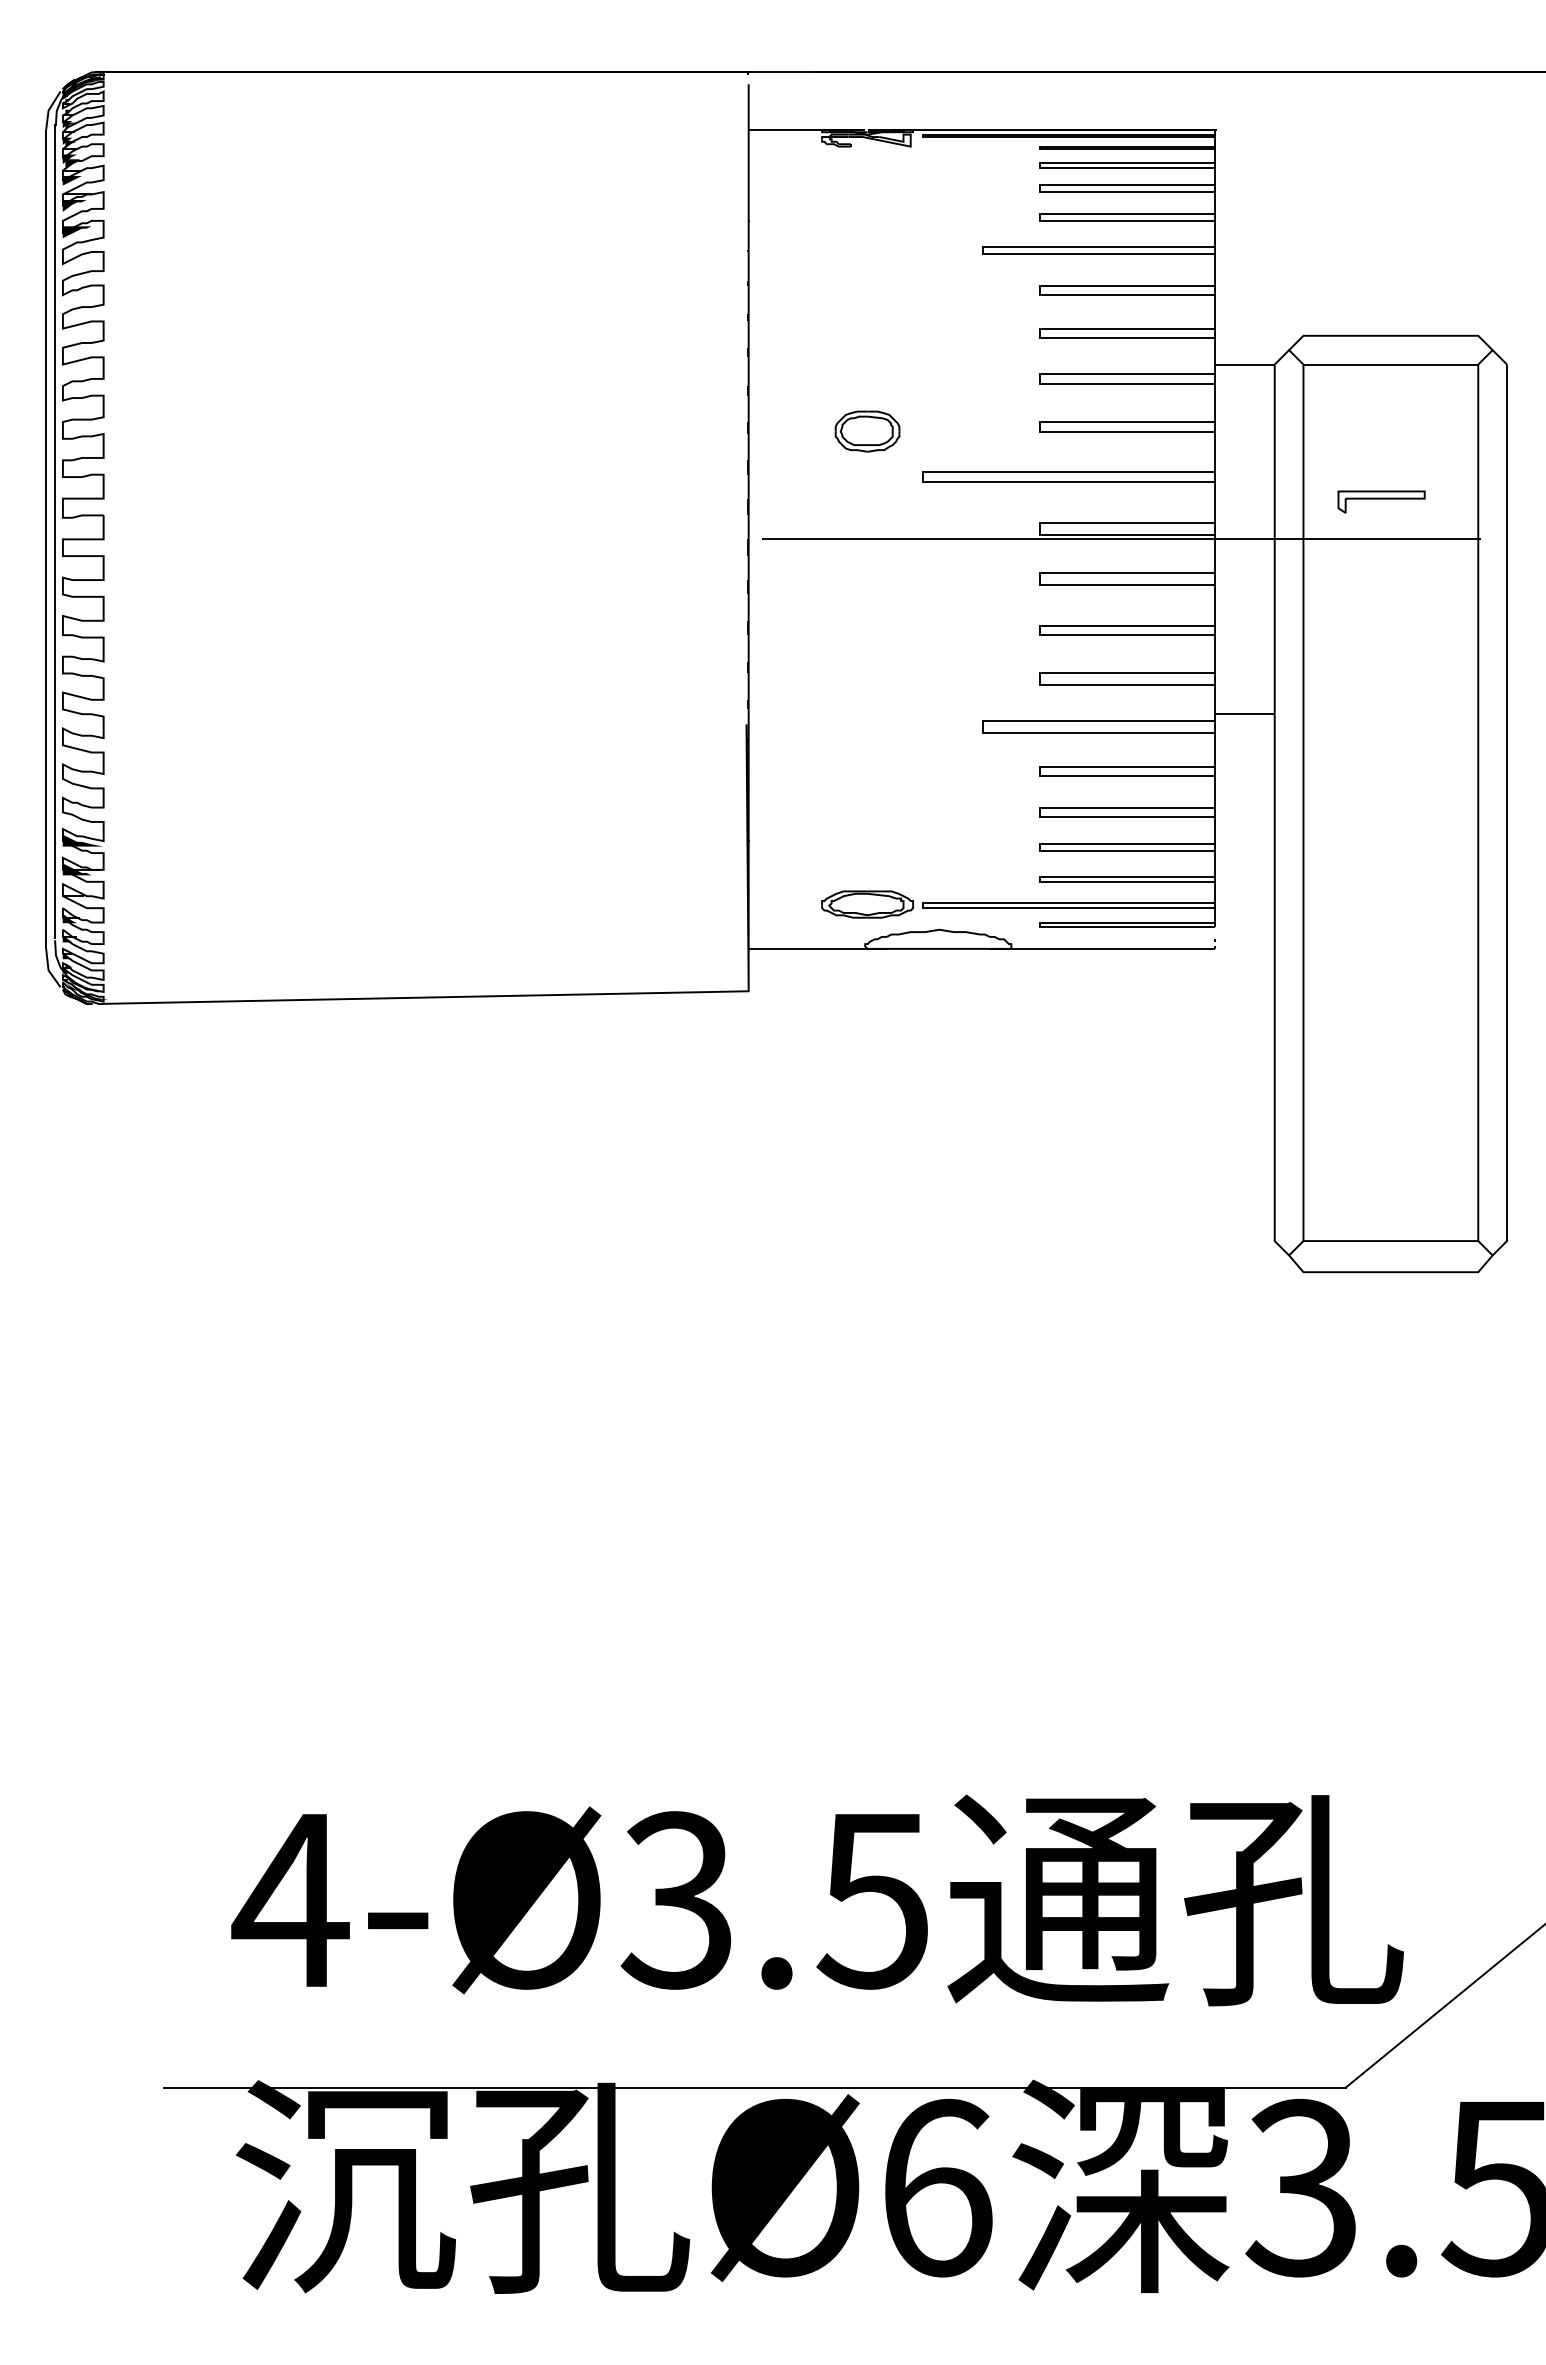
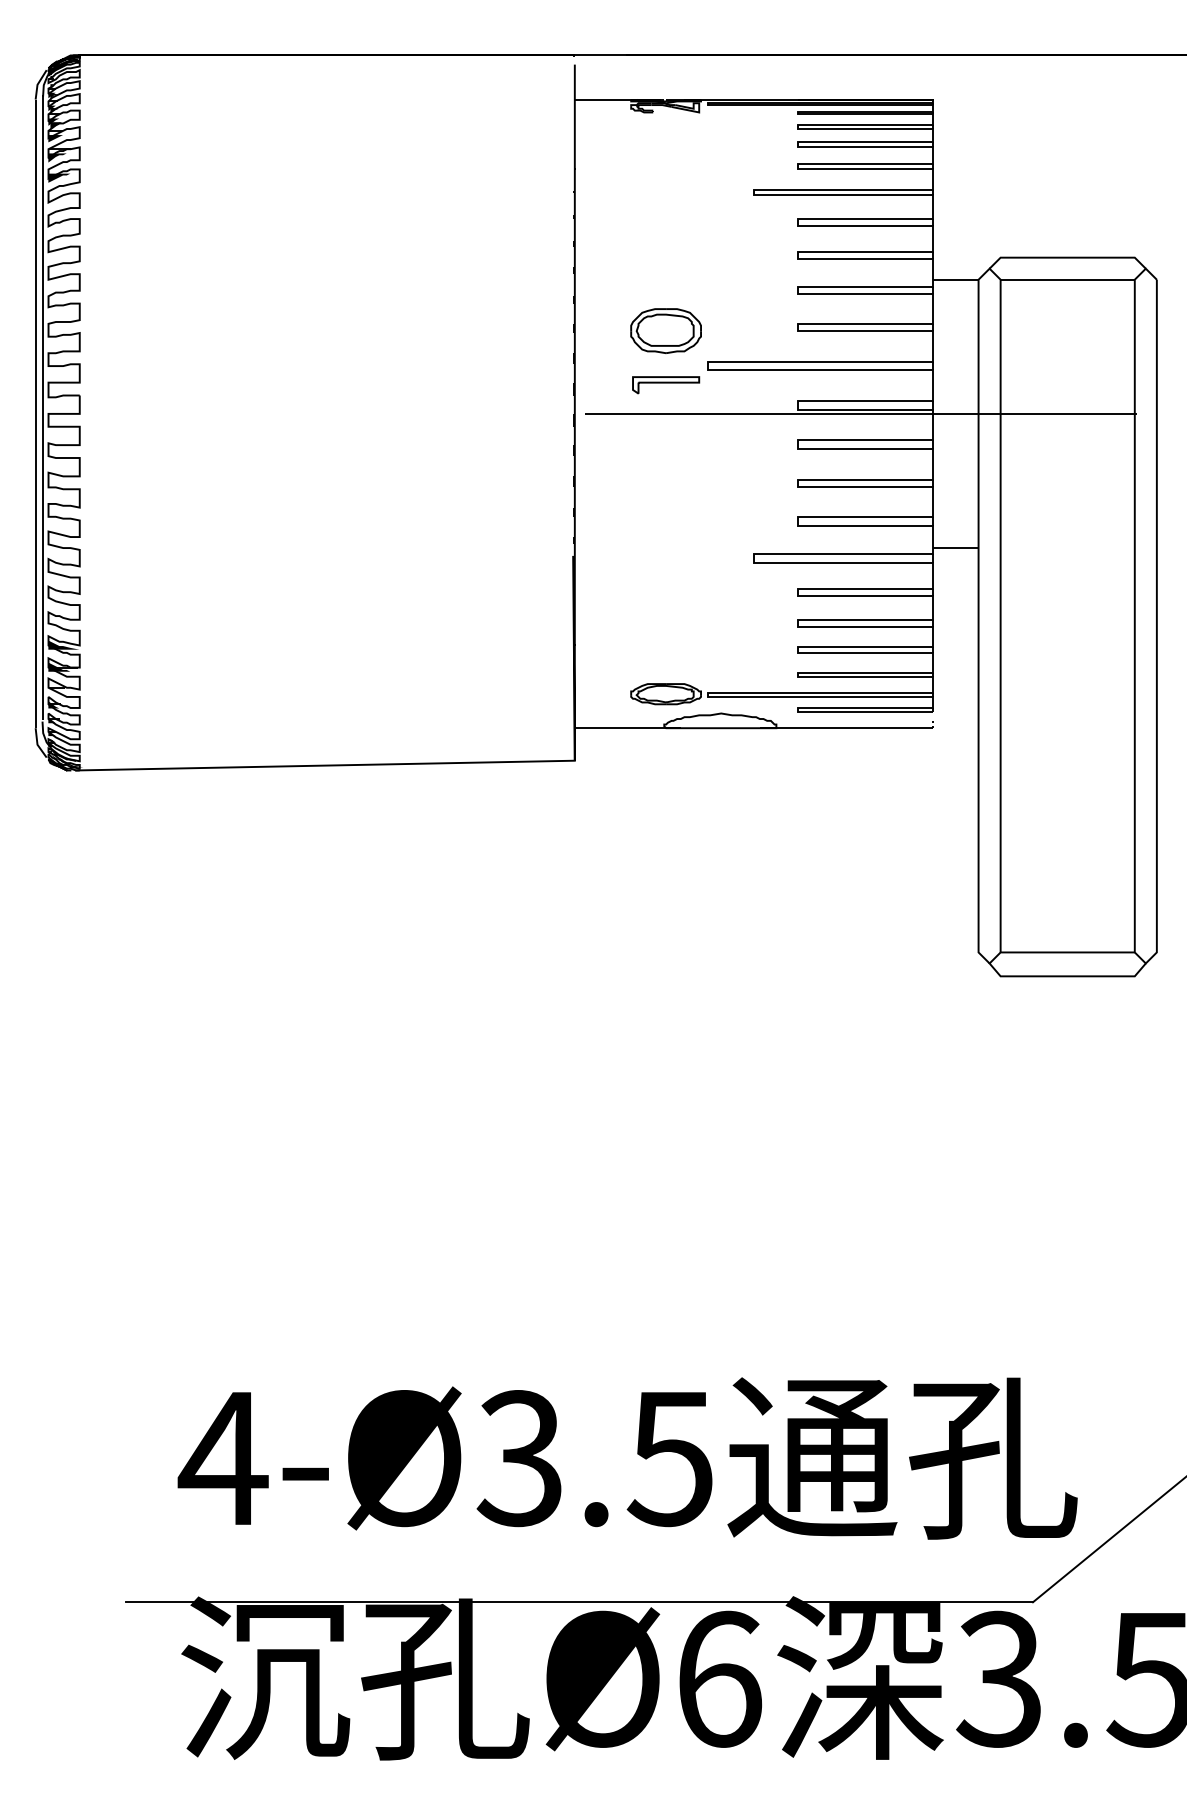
part: (867, 431) -> (666, 331), size x1.43
part: (1381, 501) -> (666, 384), moved

